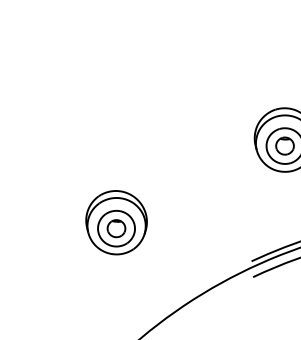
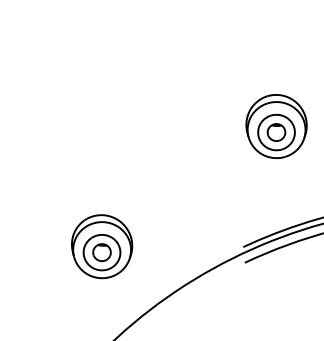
part: (116, 222) -> (102, 246), moved

